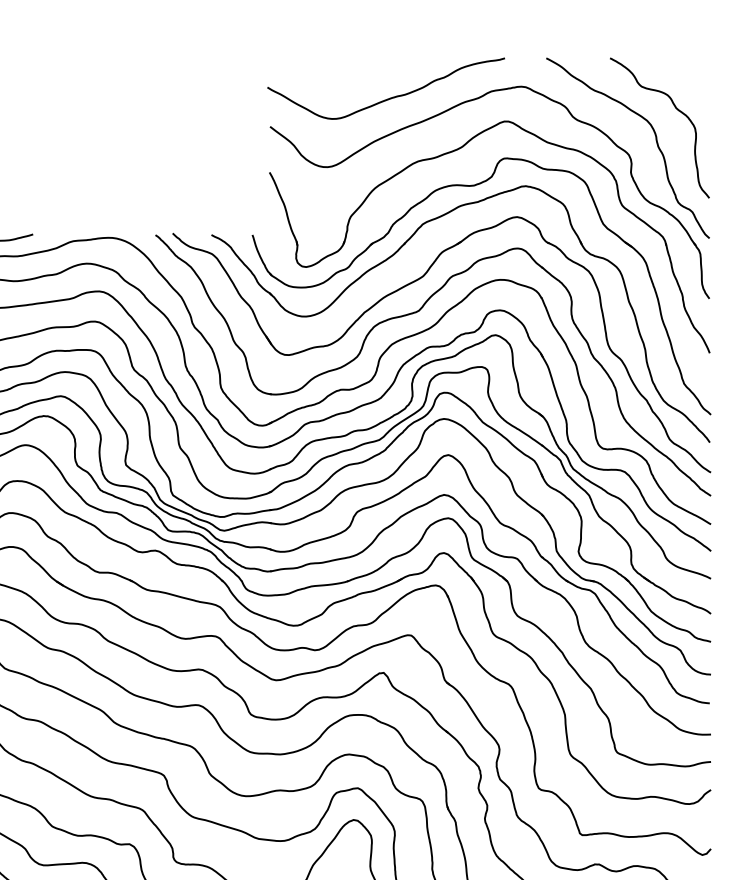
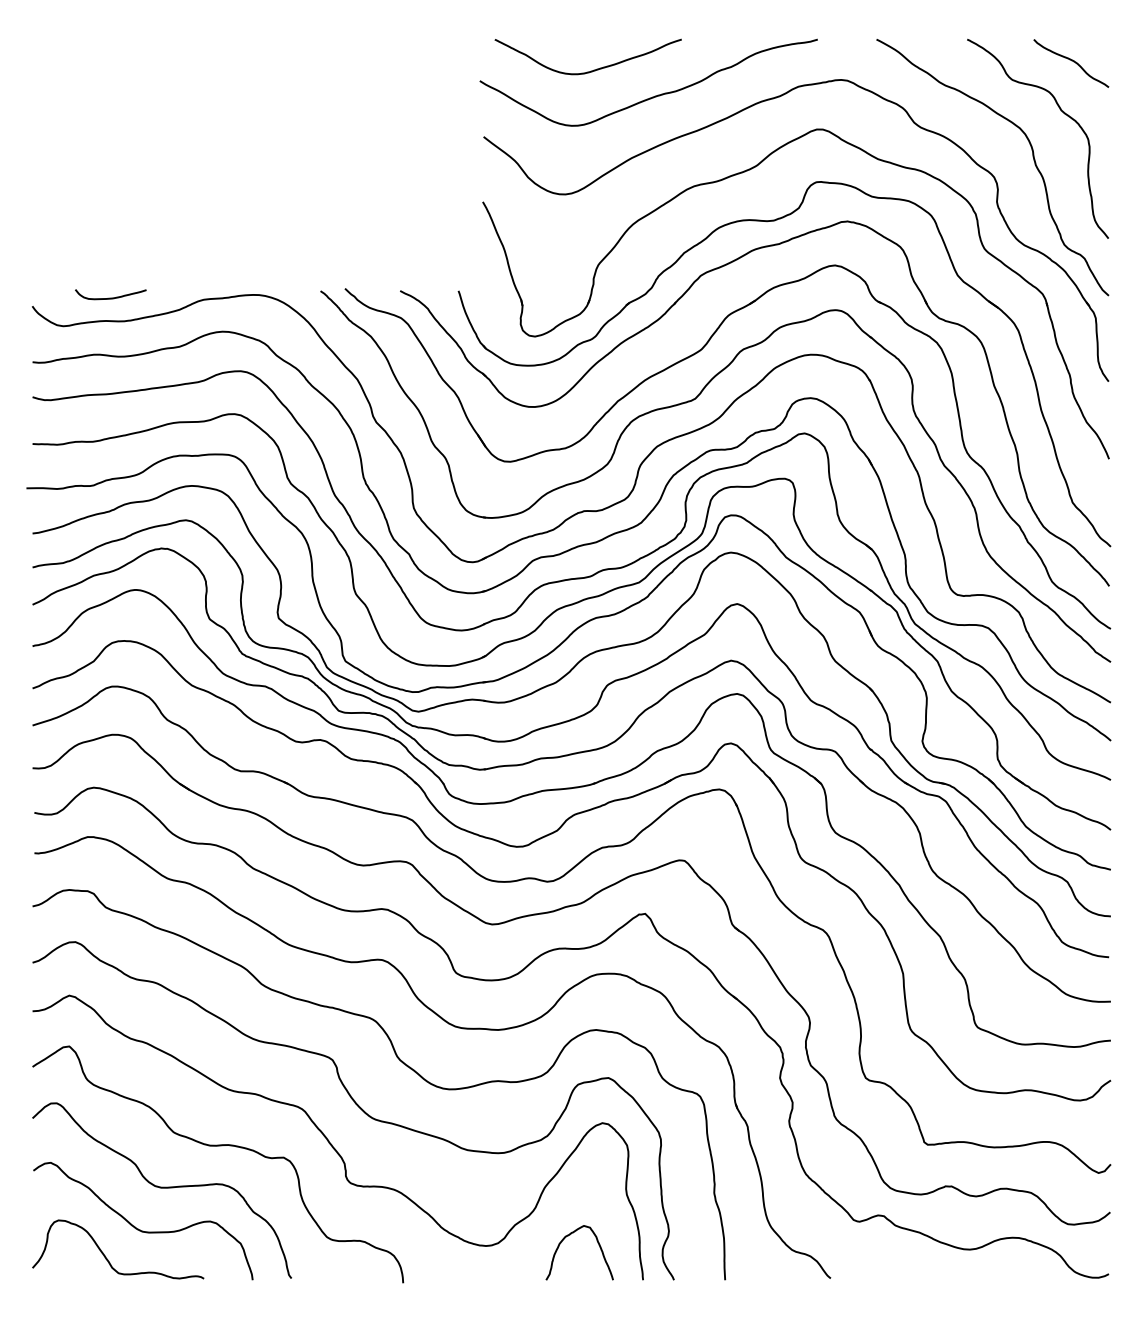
curve: (683, 73) -> (1071, 61), added
curve: (345, 80) -> (591, 70), added

